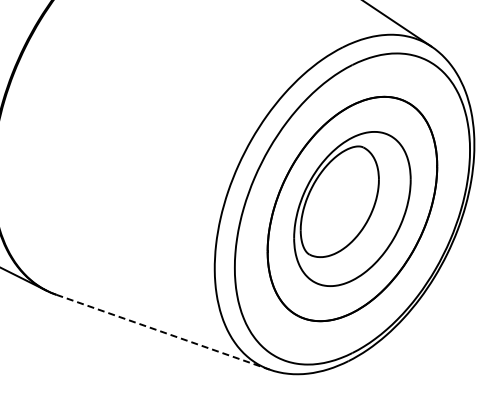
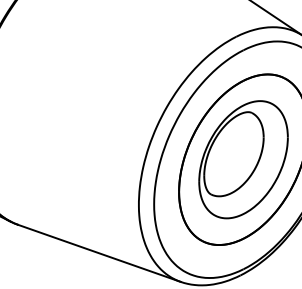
line: (163, 332) -> (99, 253), dashed -> solid

